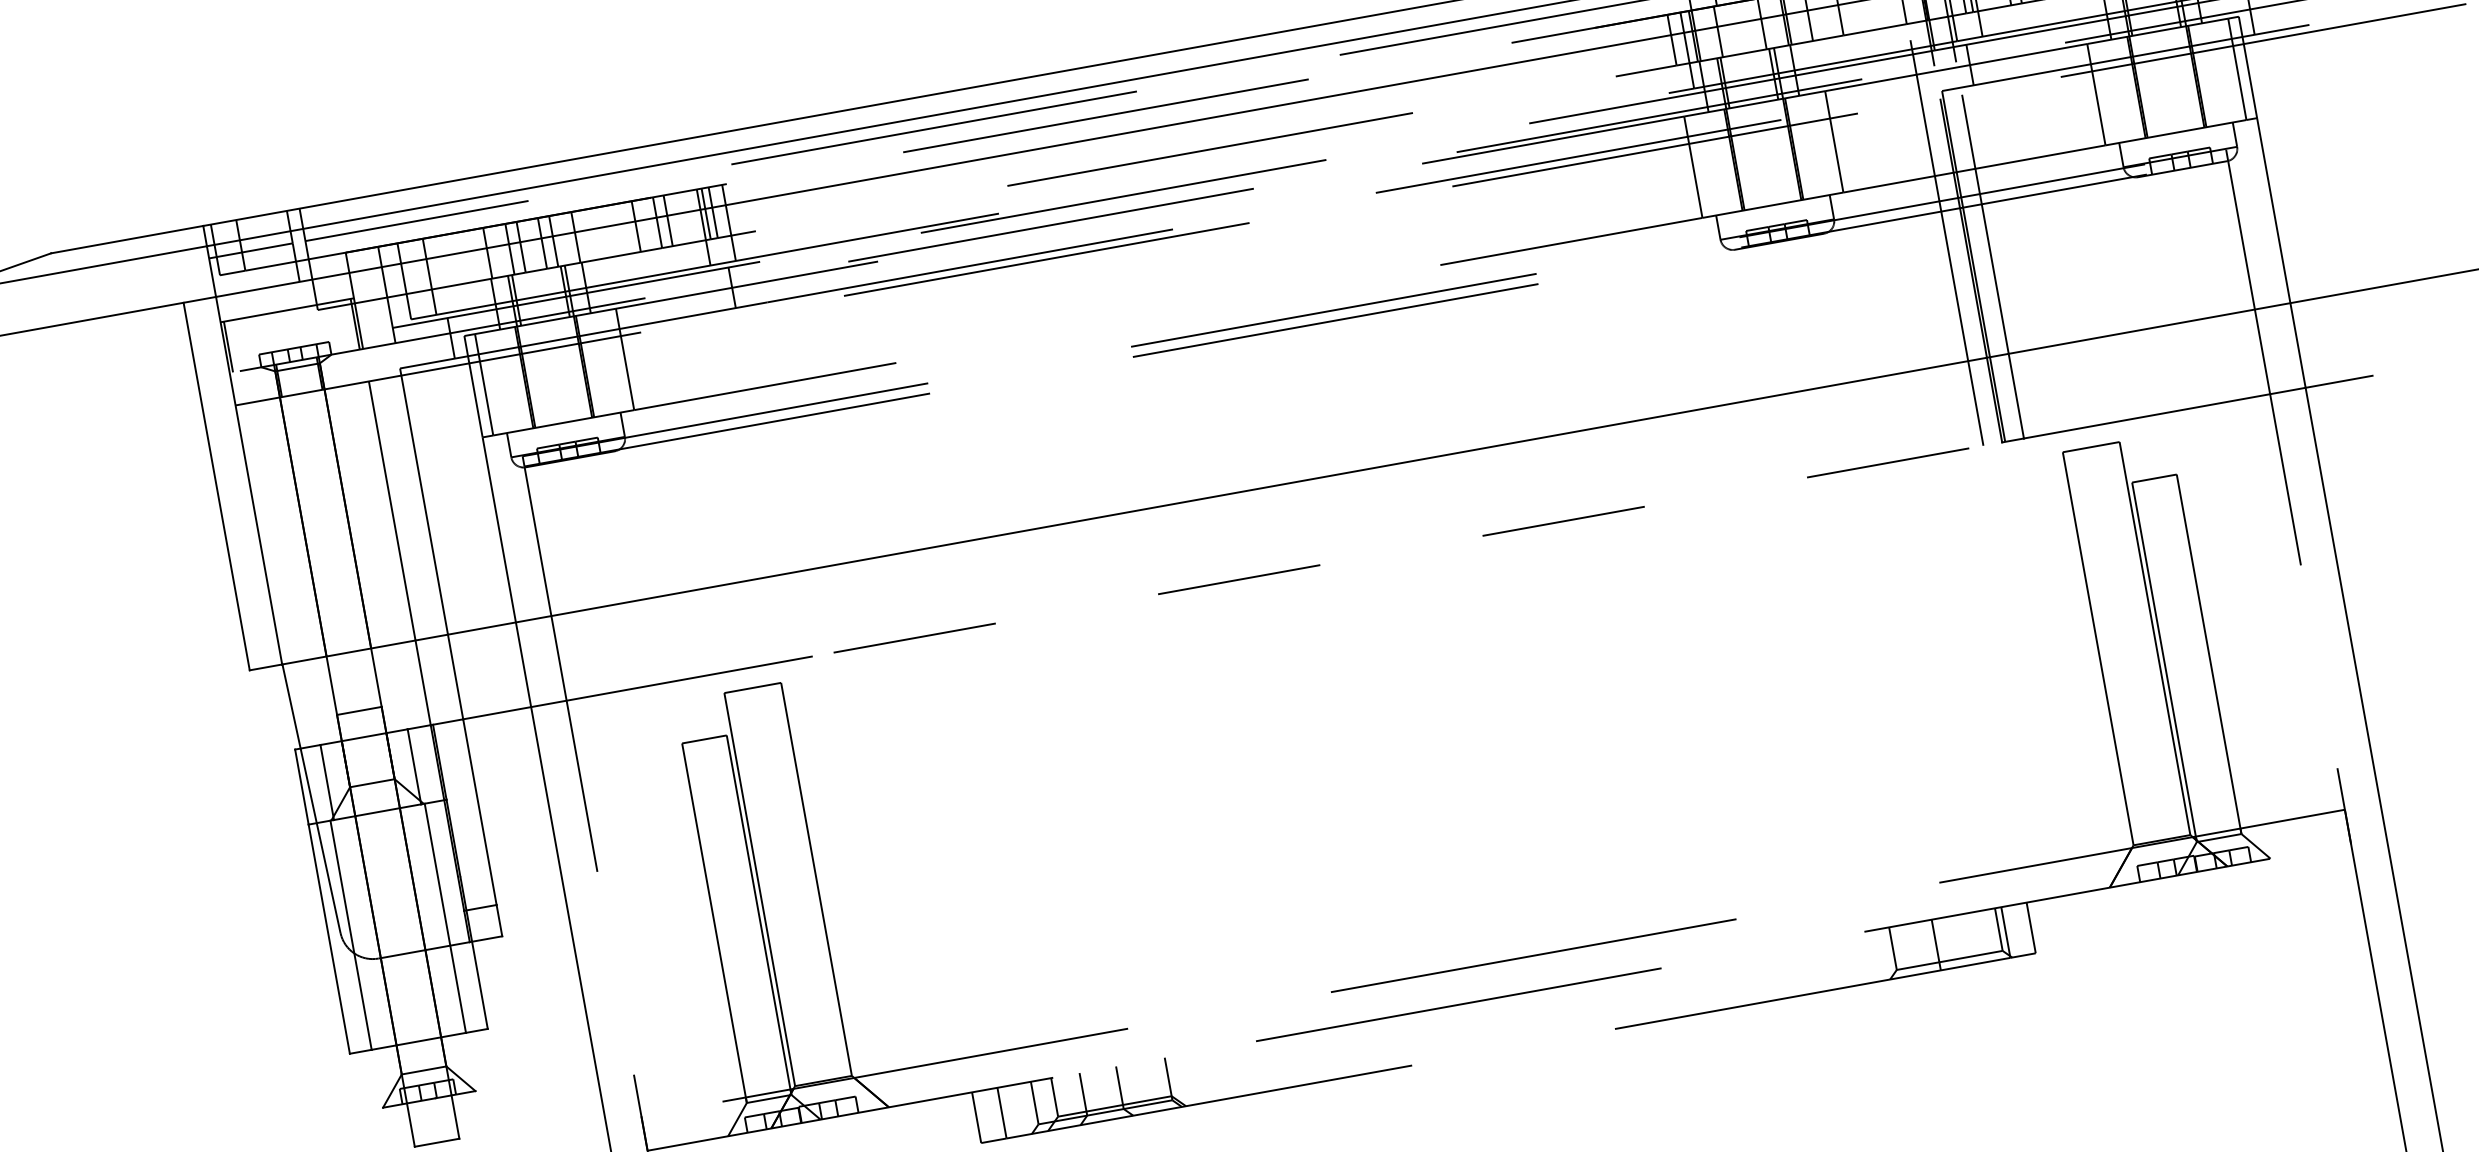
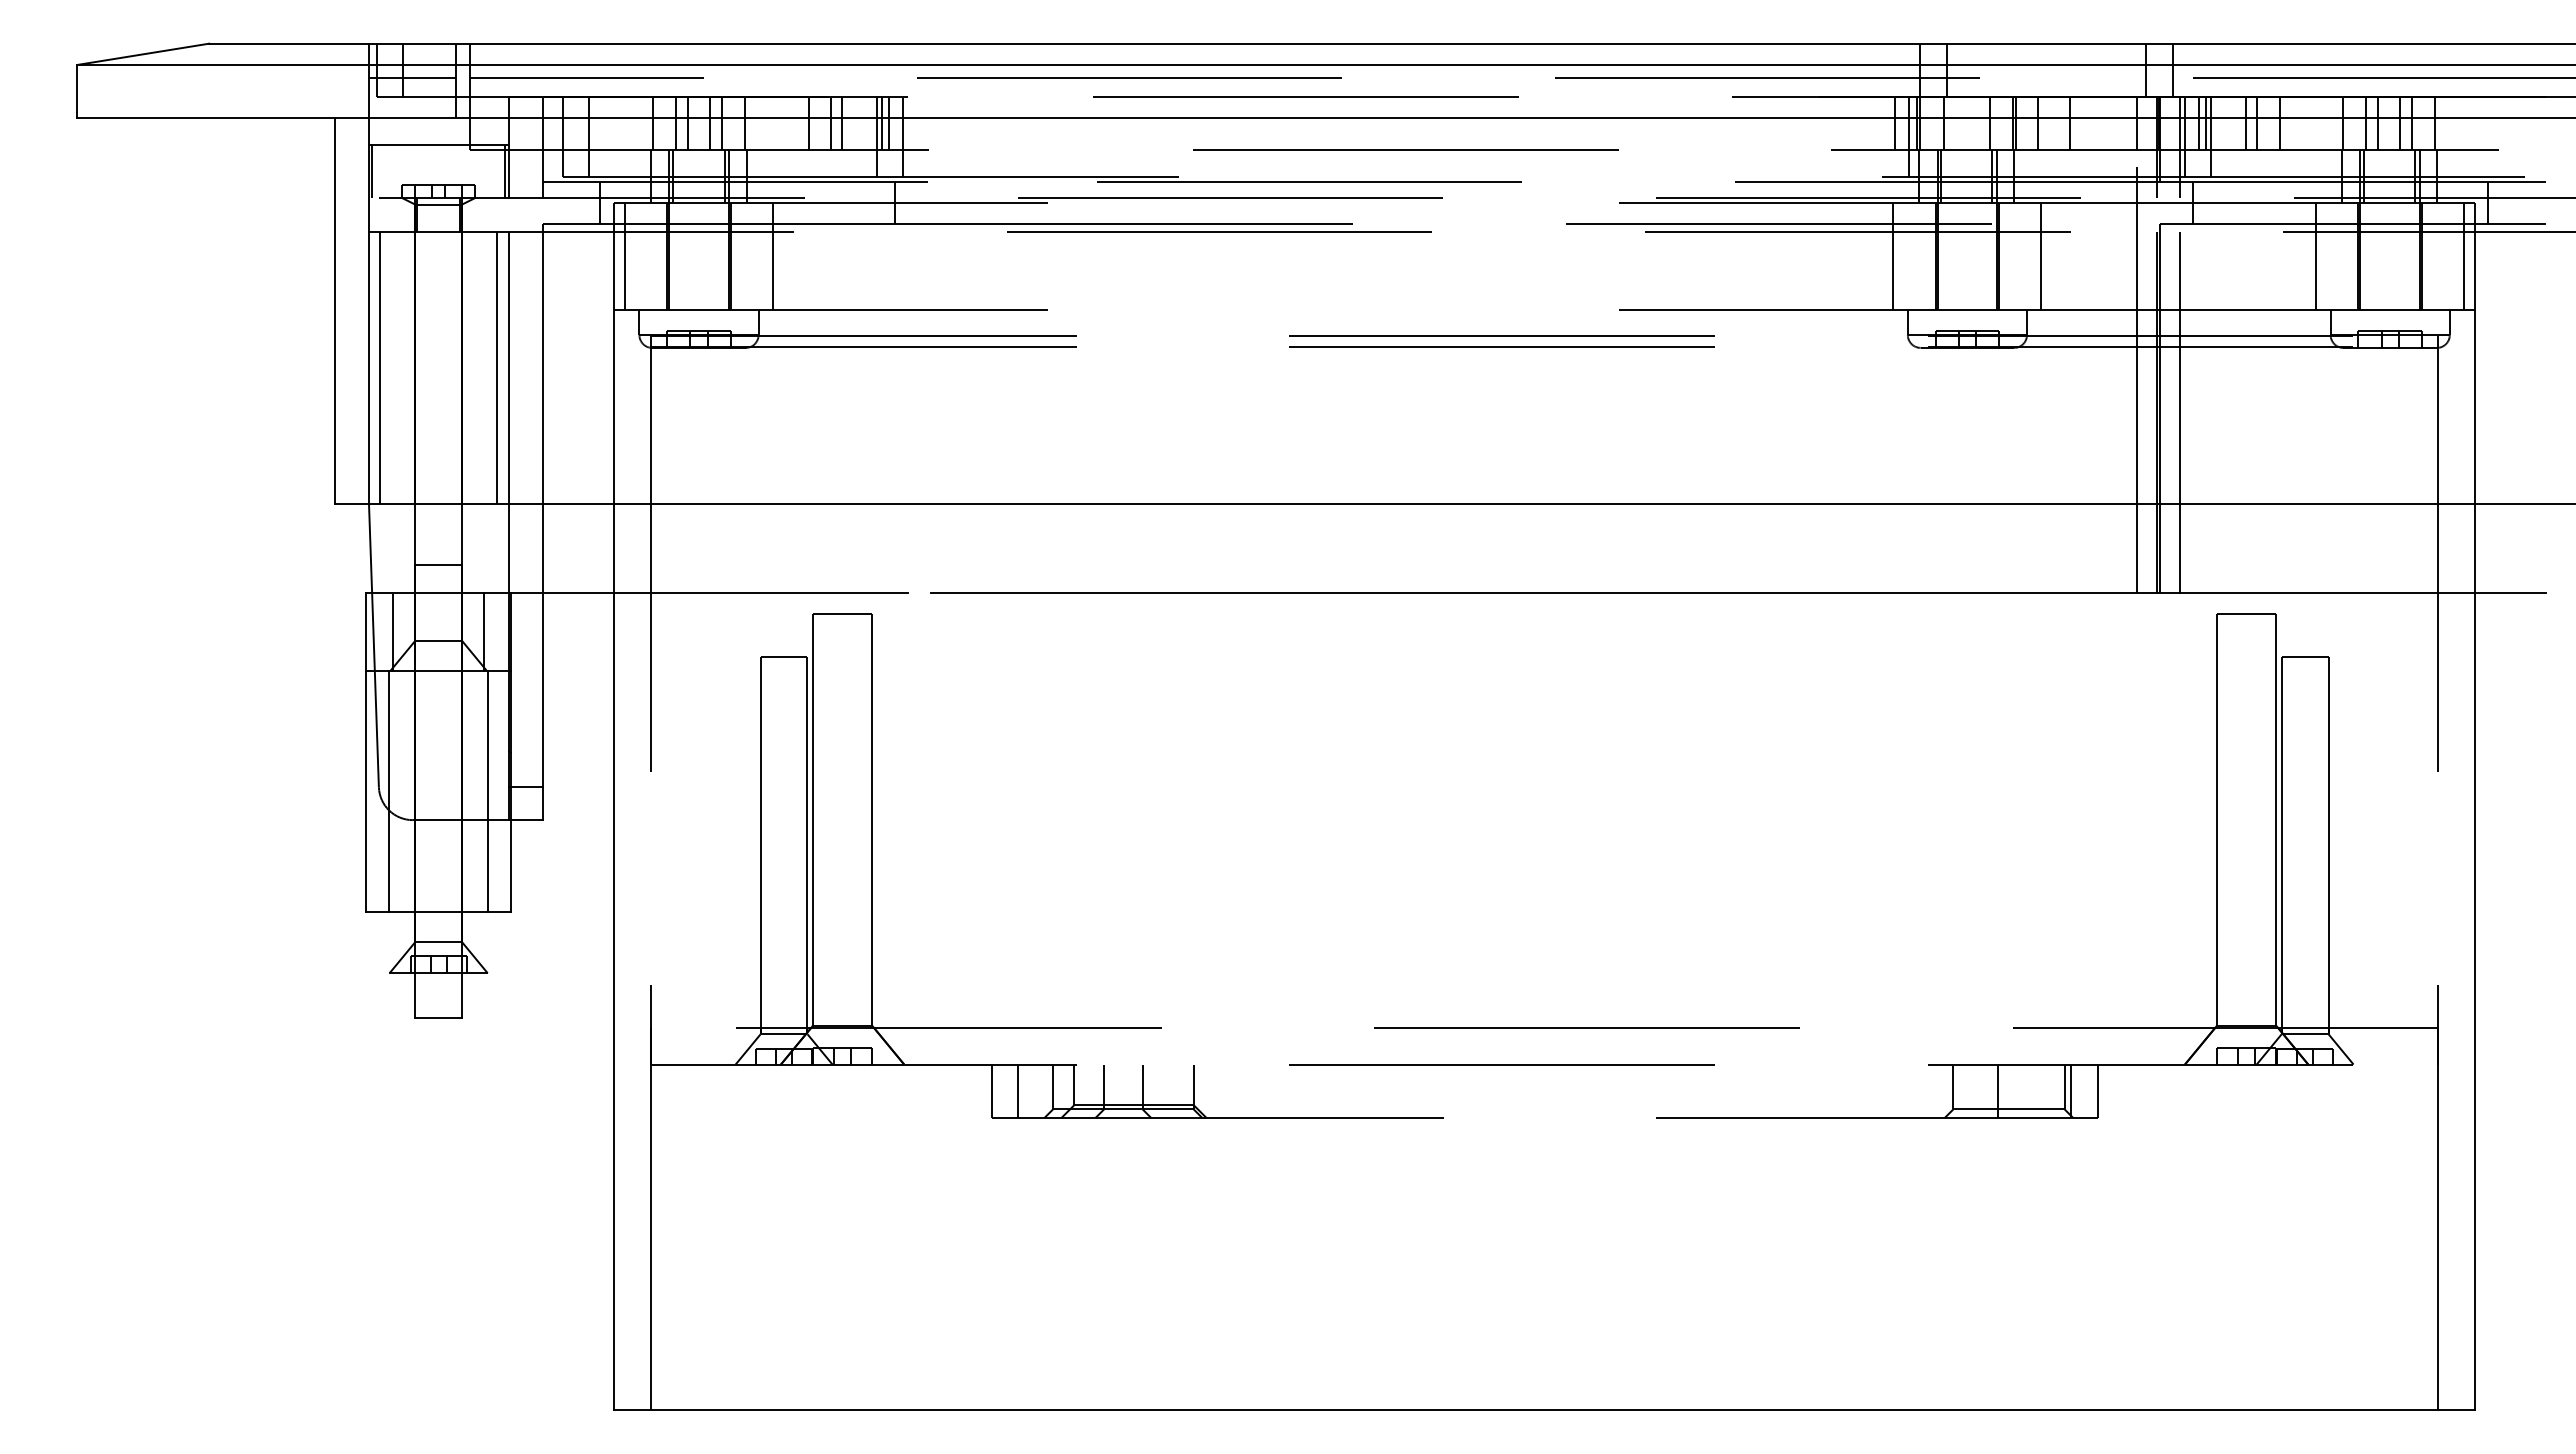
line: (381, 512) -> (497, 367), added
line: (270, 532) -> (380, 367), added
line: (1418, 547) -> (1544, 592), dashed -> solid

